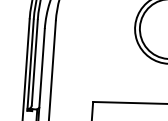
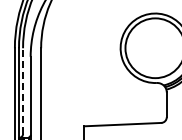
line: (35, 63) -> (23, 91), solid -> dashed

